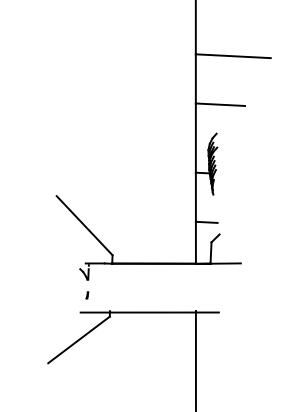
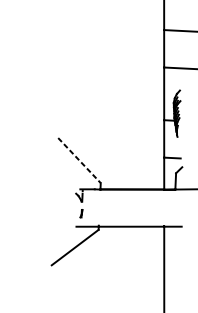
line: (84, 225) -> (79, 160), solid -> dashed
part: (87, 295) -> (81, 213), size x1.6

